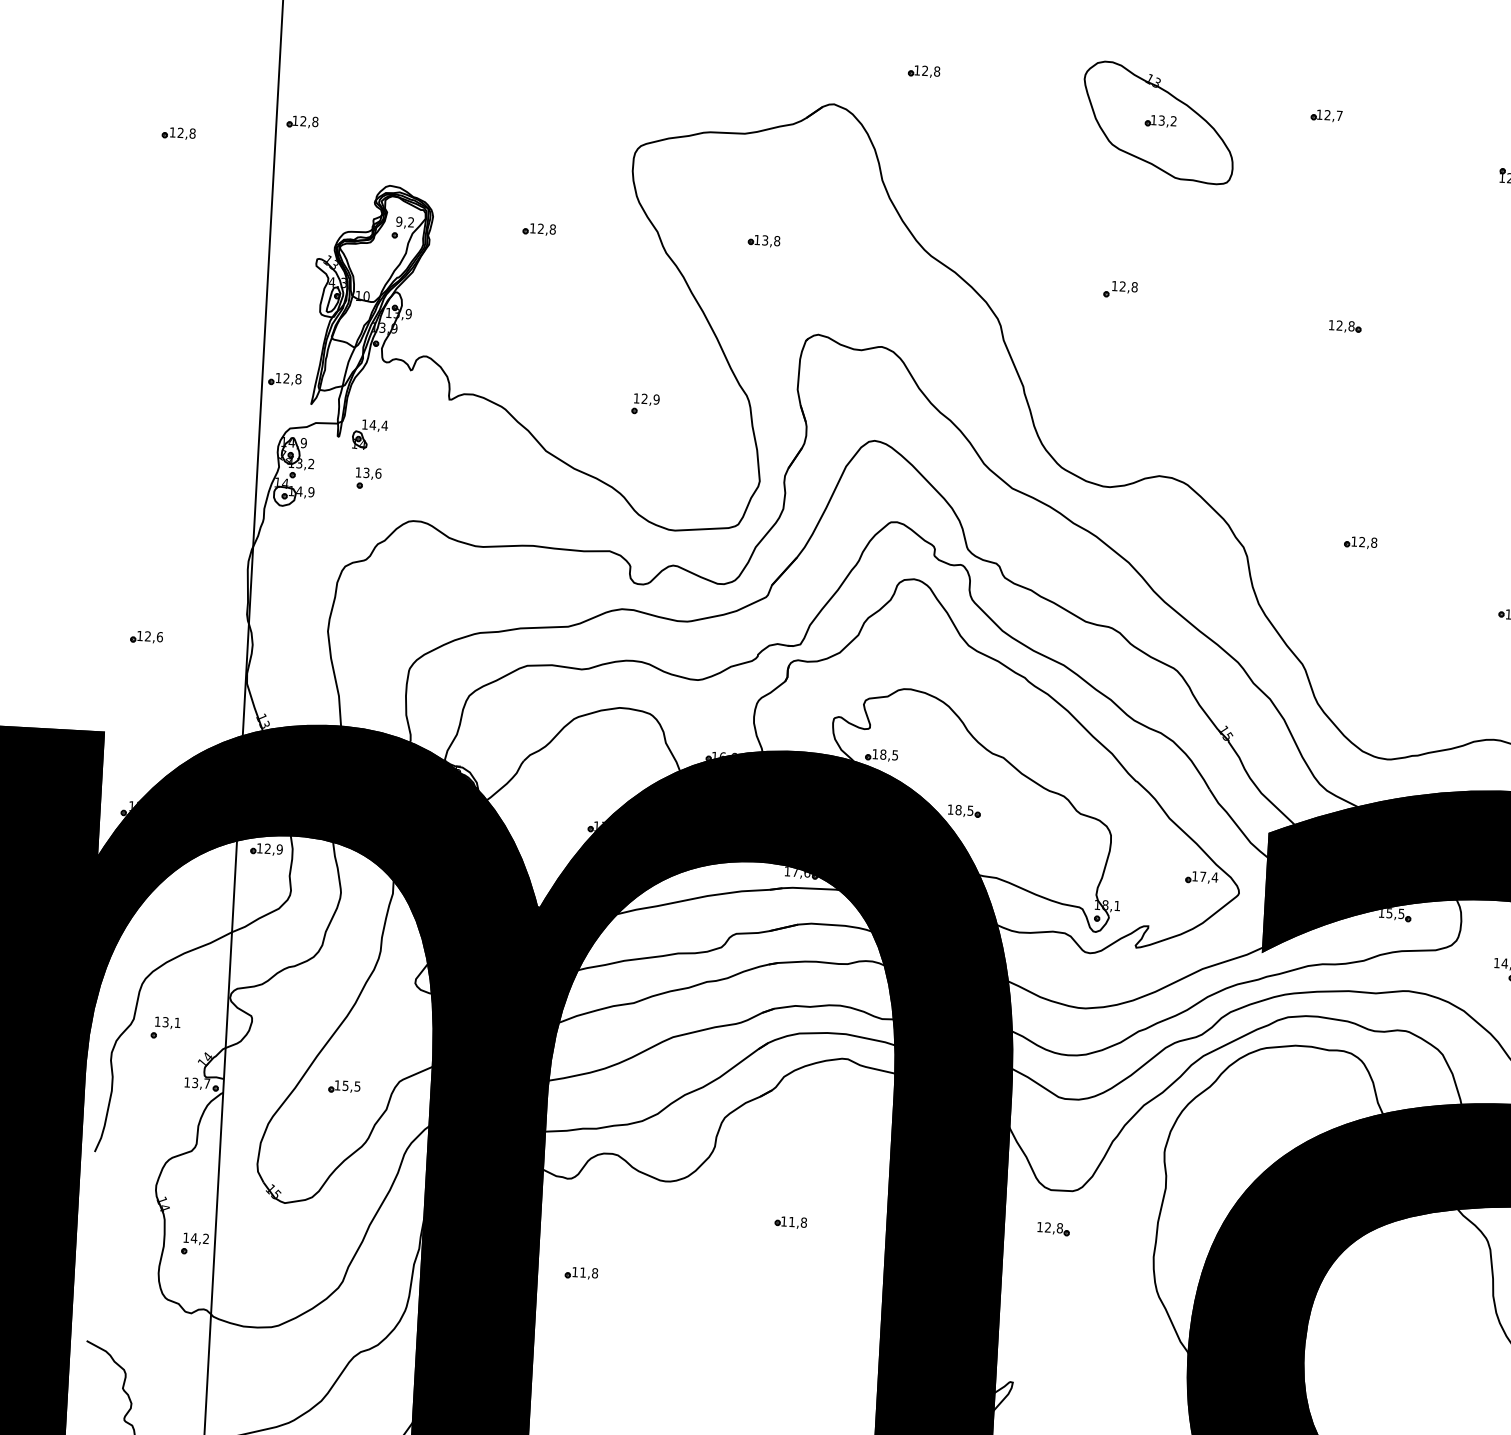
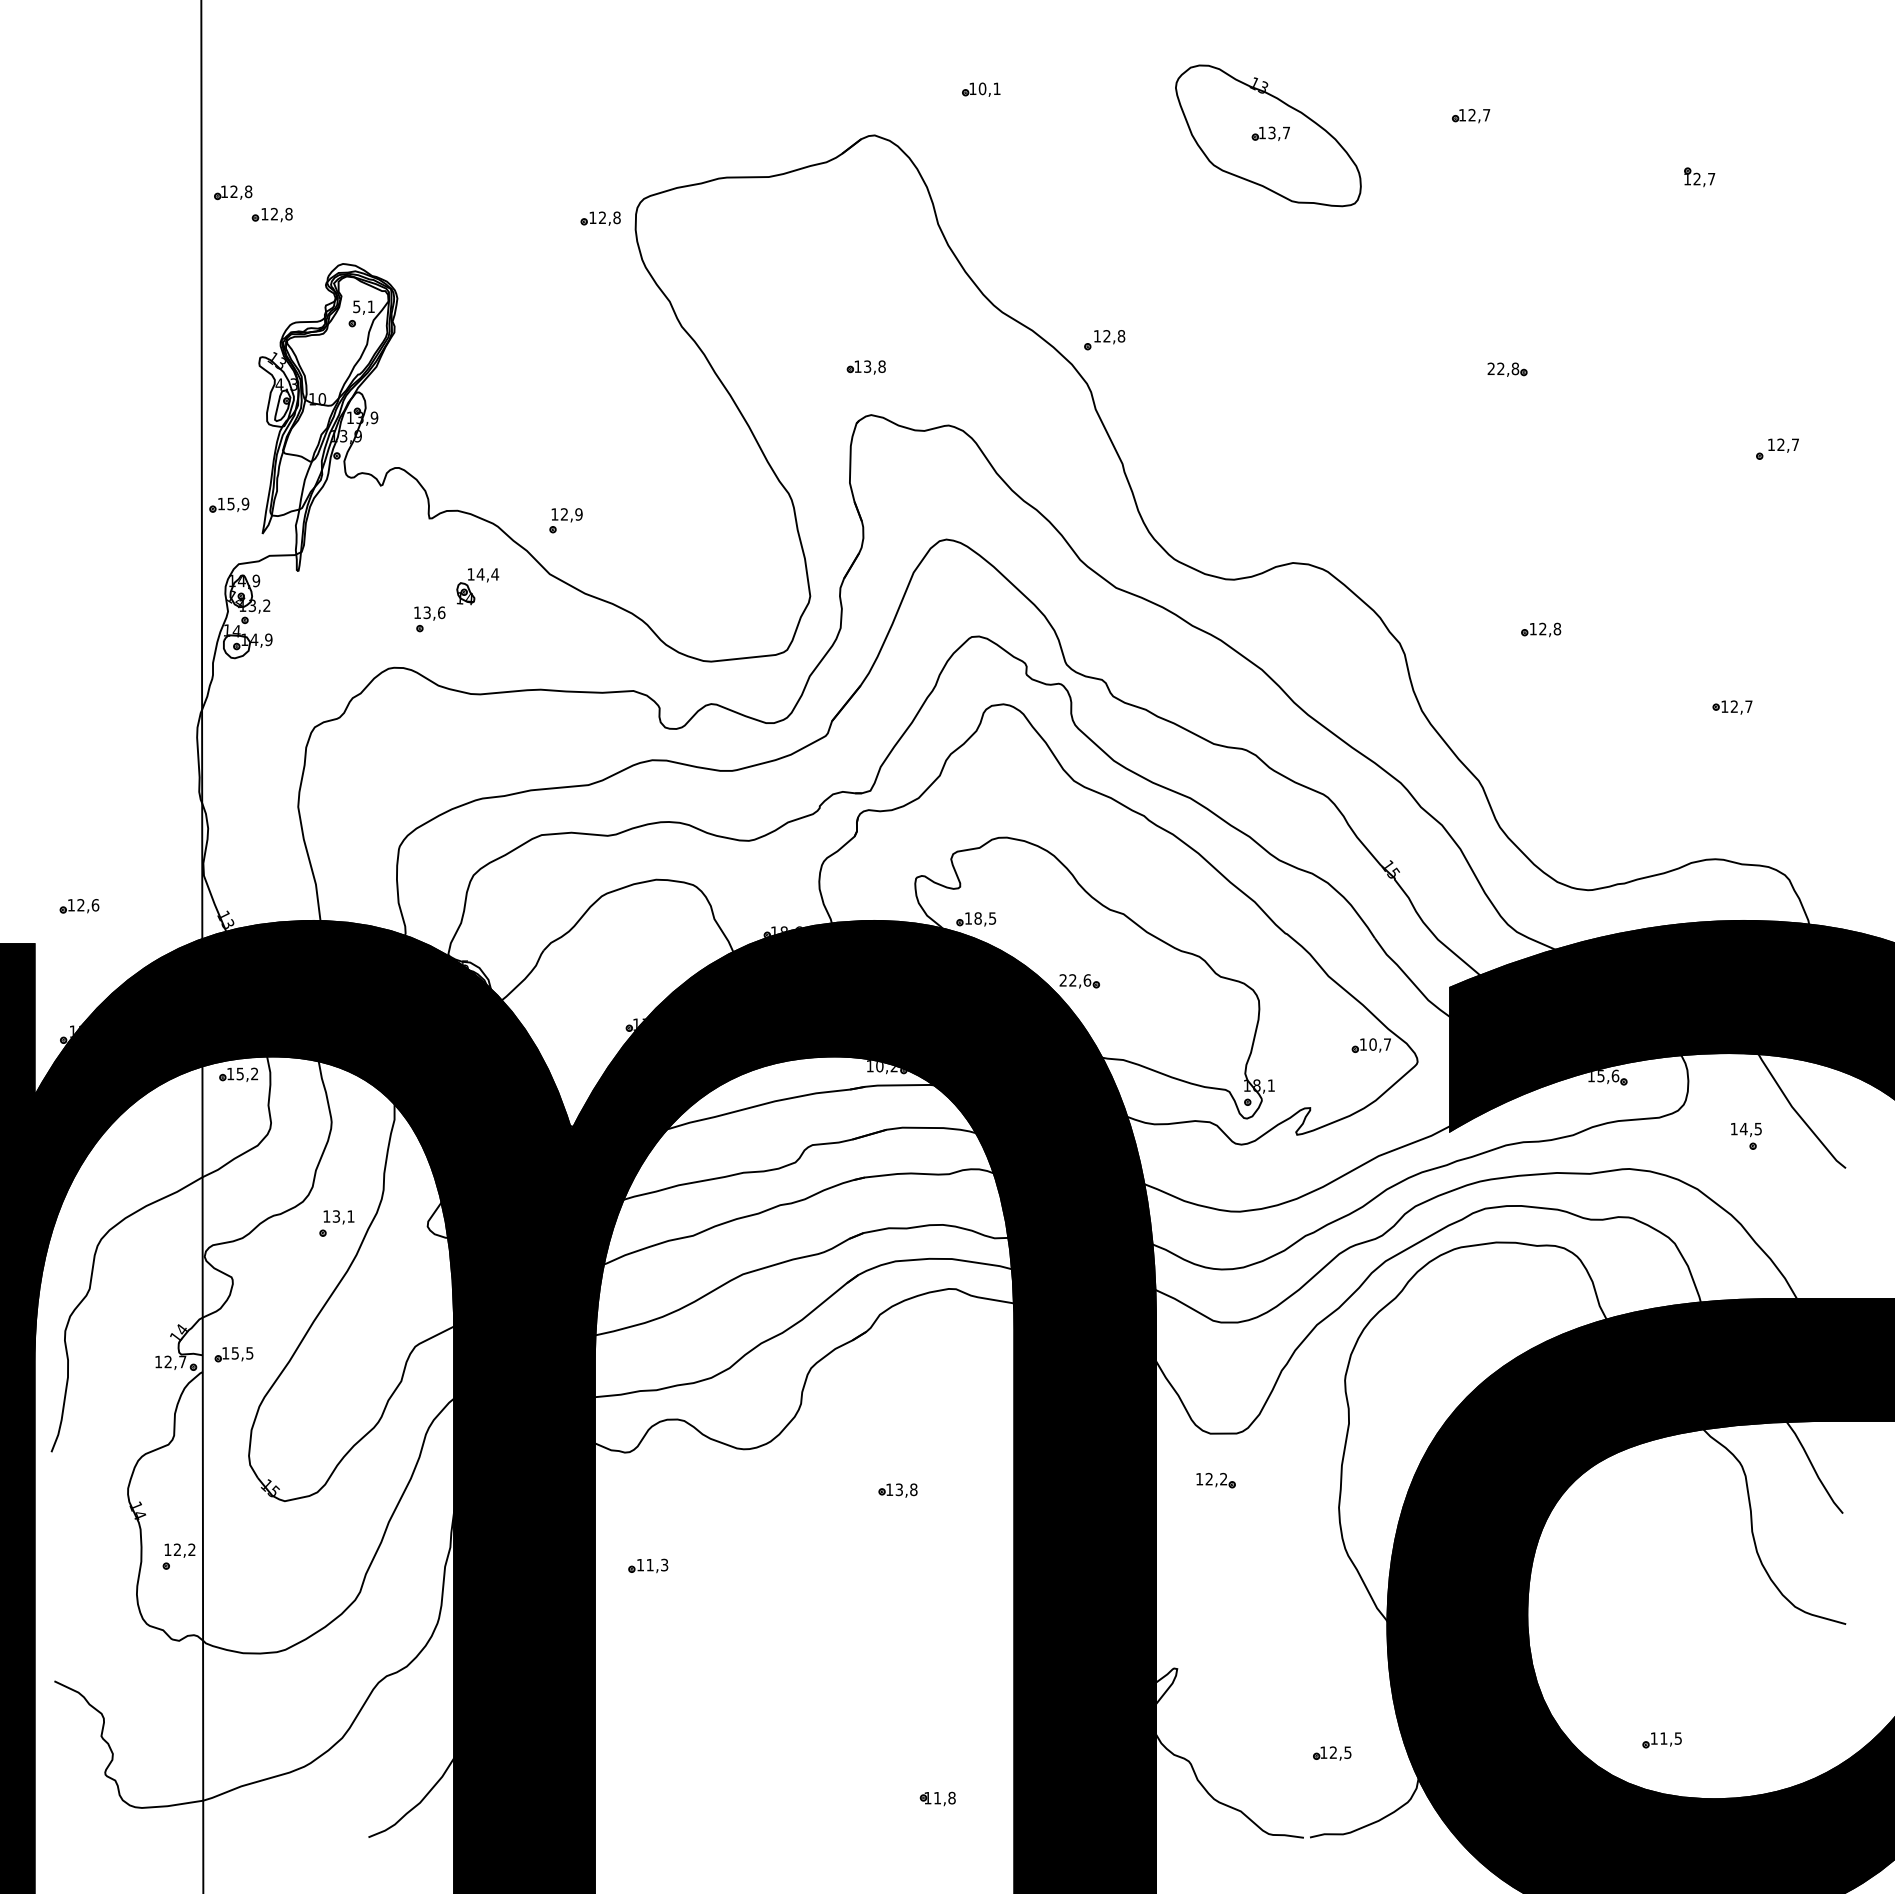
text: (930, 70) -> (989, 88), 12,8 -> 10,1
text: (1172, 120) -> (1285, 132), 13,2 -> 13,7
part: (178, 133) -> (271, 215), moved
text: (404, 221) -> (363, 306), 9,2 -> 5,1
part: (539, 229) -> (600, 218), moved
part: (763, 241) -> (865, 367), moved
part: (1120, 289) -> (1104, 340), moved
text: (1331, 324) -> (1490, 368), 12,8 -> 22,8
text: (292, 378) -> (238, 503), 12,8 -> 15,9
part: (645, 403) -> (565, 520), moved
part: (367, 429) -> (474, 580), moved
part: (368, 478) -> (429, 619), moved
part: (146, 637) -> (79, 906), moved
text: (728, 755) -> (790, 929), 16,8 -> 18,6
text: (960, 810) -> (1075, 980), 18,5 -> 22,6
text: (273, 848) -> (247, 1073), 12,9 -> 15,2
text: (801, 873) -> (887, 1067), 17,6 -> 10,2
text: (1209, 877) -> (1380, 1044), 17,4 -> 10,7
text: (1401, 913) -> (1615, 1075), 15,5 -> 15,6
part: (165, 1027) -> (336, 1223), moved
text: (194, 1083) -> (167, 1362), 13,7 -> 12,7
part: (344, 1086) -> (233, 1354), moved
text: (791, 1221) -> (898, 1489), 11,8 -> 13,8
text: (1059, 1228) -> (1223, 1479), 12,8 -> 12,2
text: (194, 1237) -> (177, 1549), 14,2 -> 12,2
text: (594, 1272) -> (664, 1564), 11,8 -> 11,3

